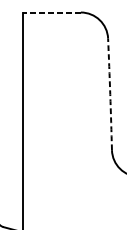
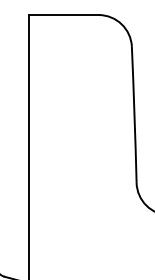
line: (52, 12) -> (63, 15), dashed -> solid
arc: (110, 94) -> (134, 114), dashed -> solid

